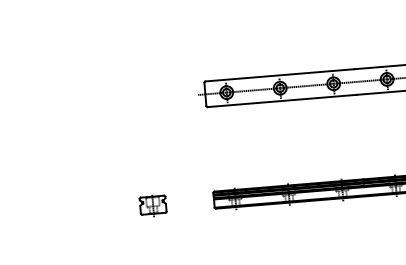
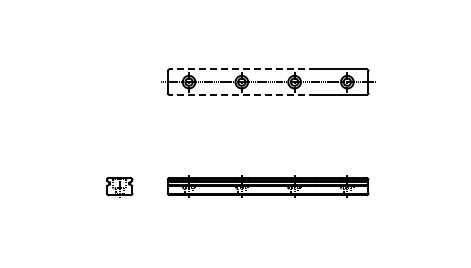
line: (279, 75) -> (242, 69), solid -> dashed
line: (281, 100) -> (242, 94), solid -> dashed
part: (152, 206) -> (119, 187), moved

